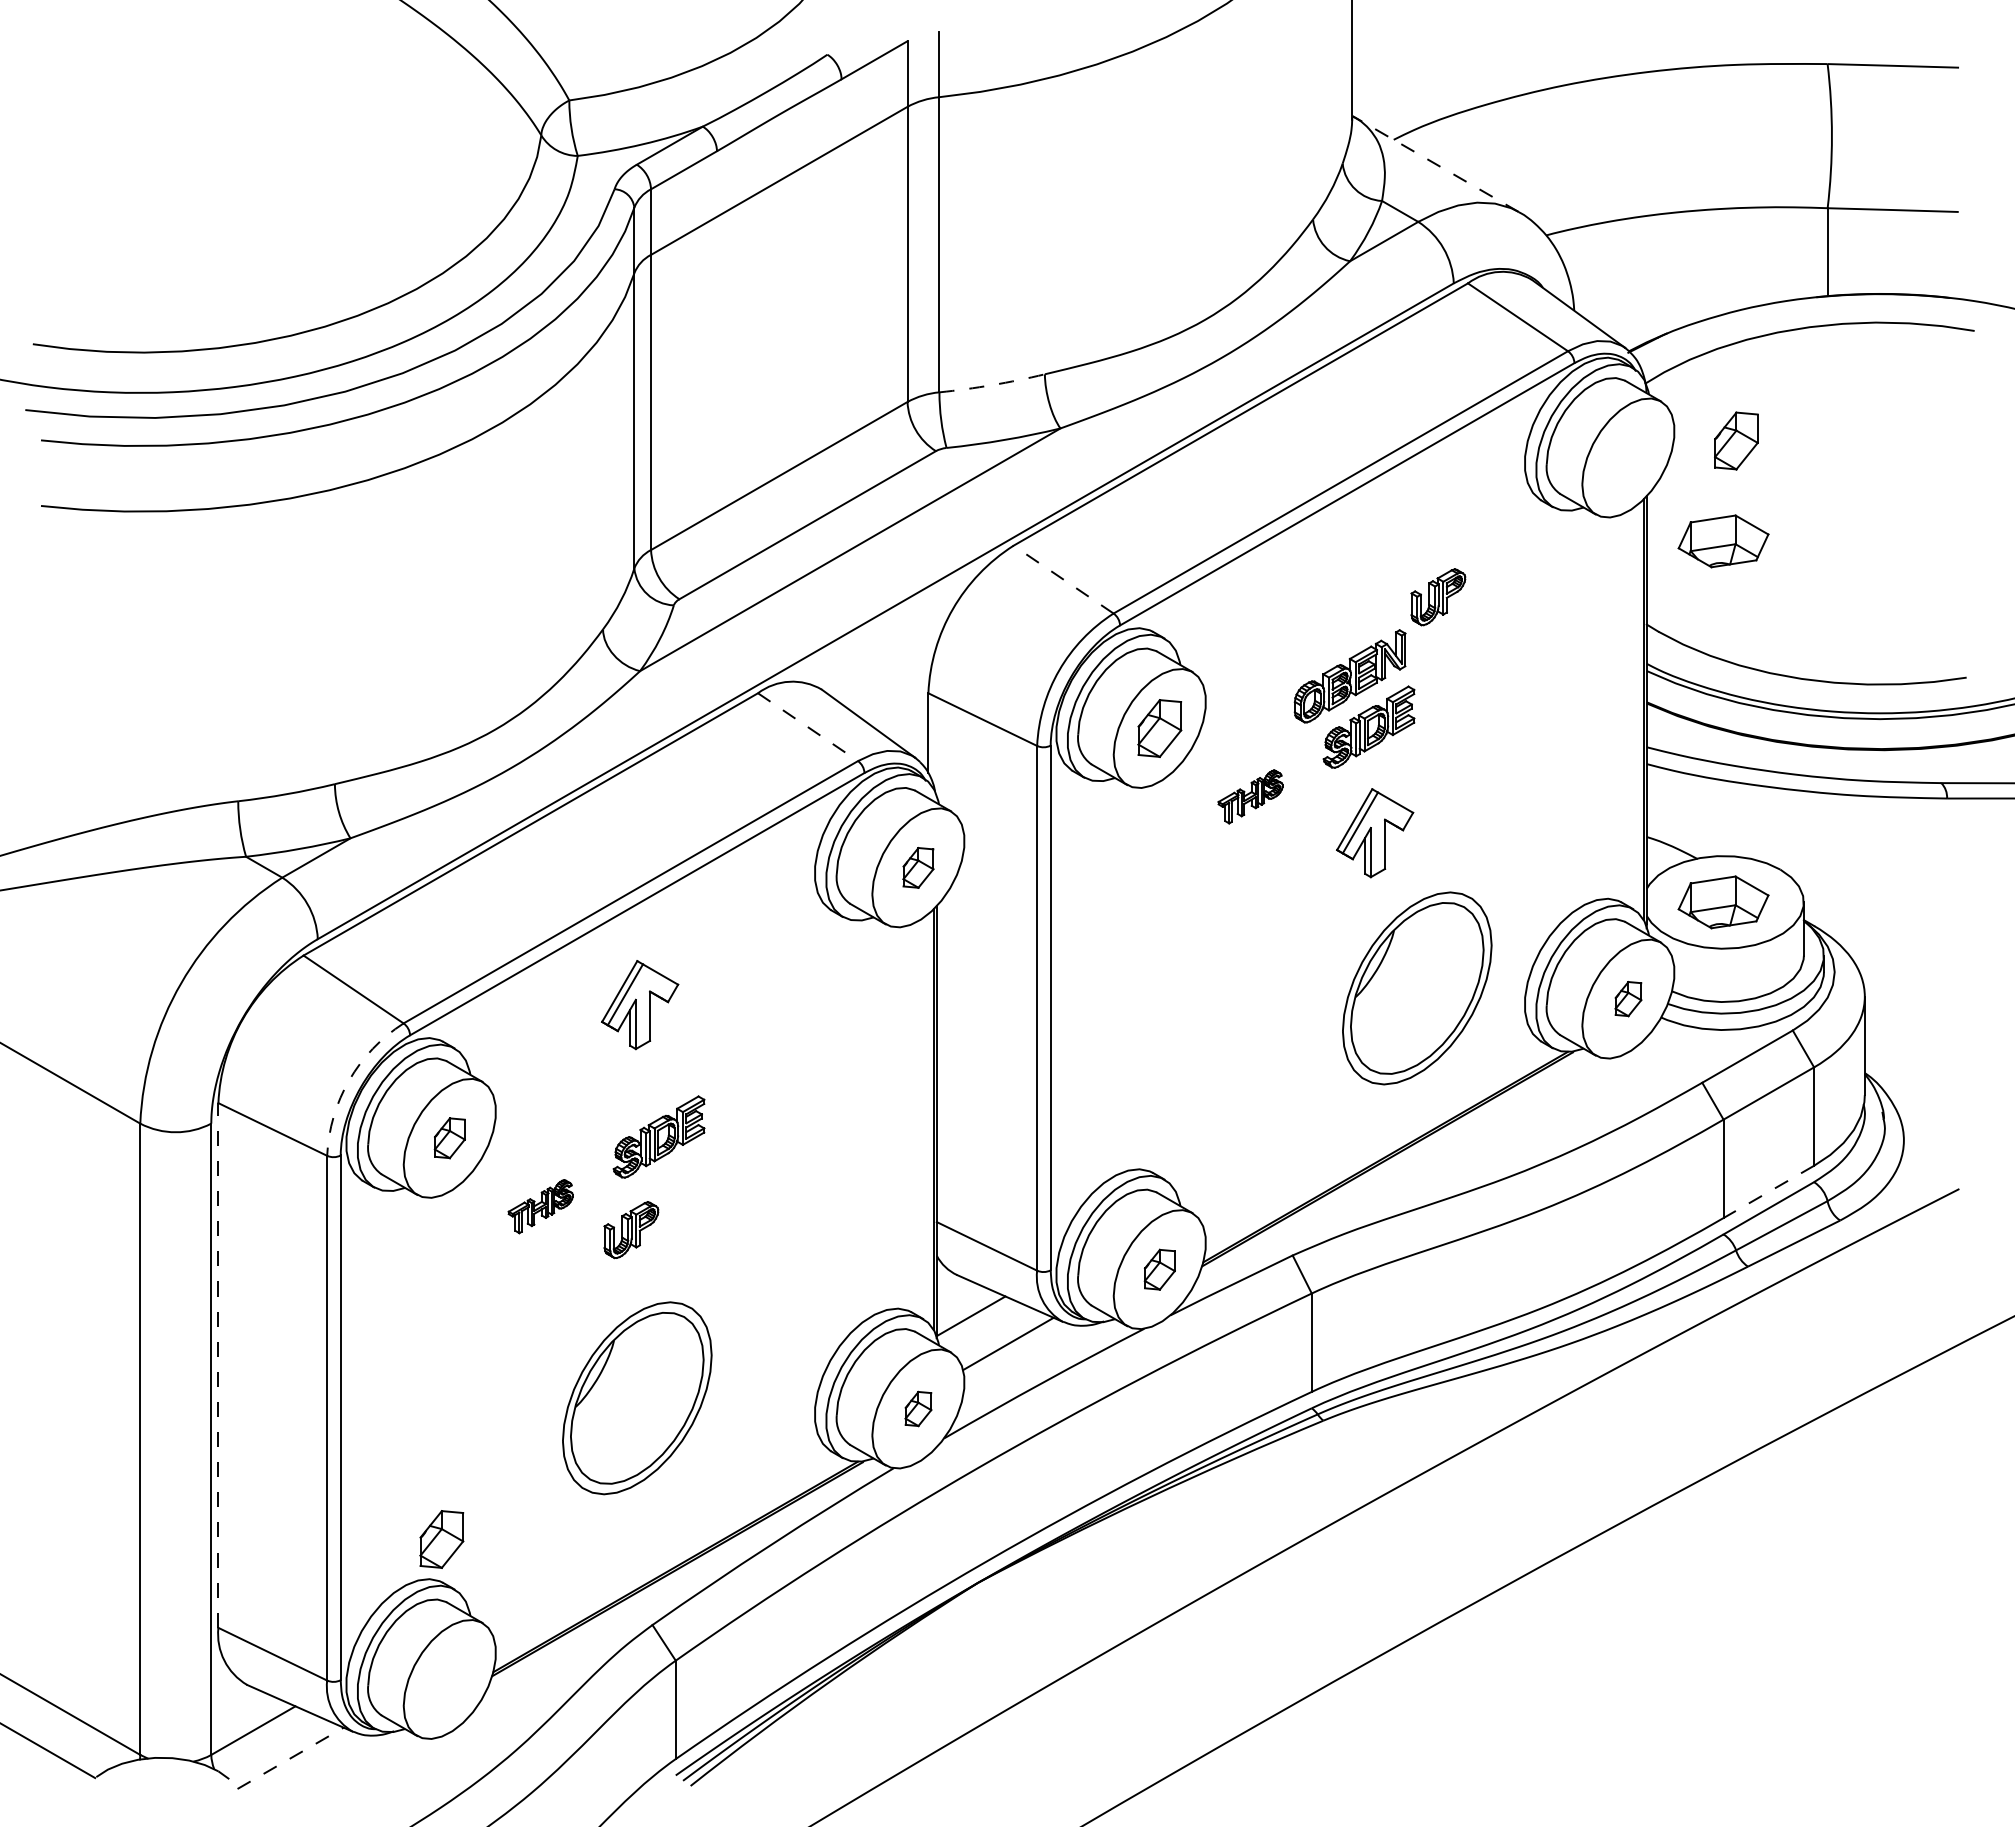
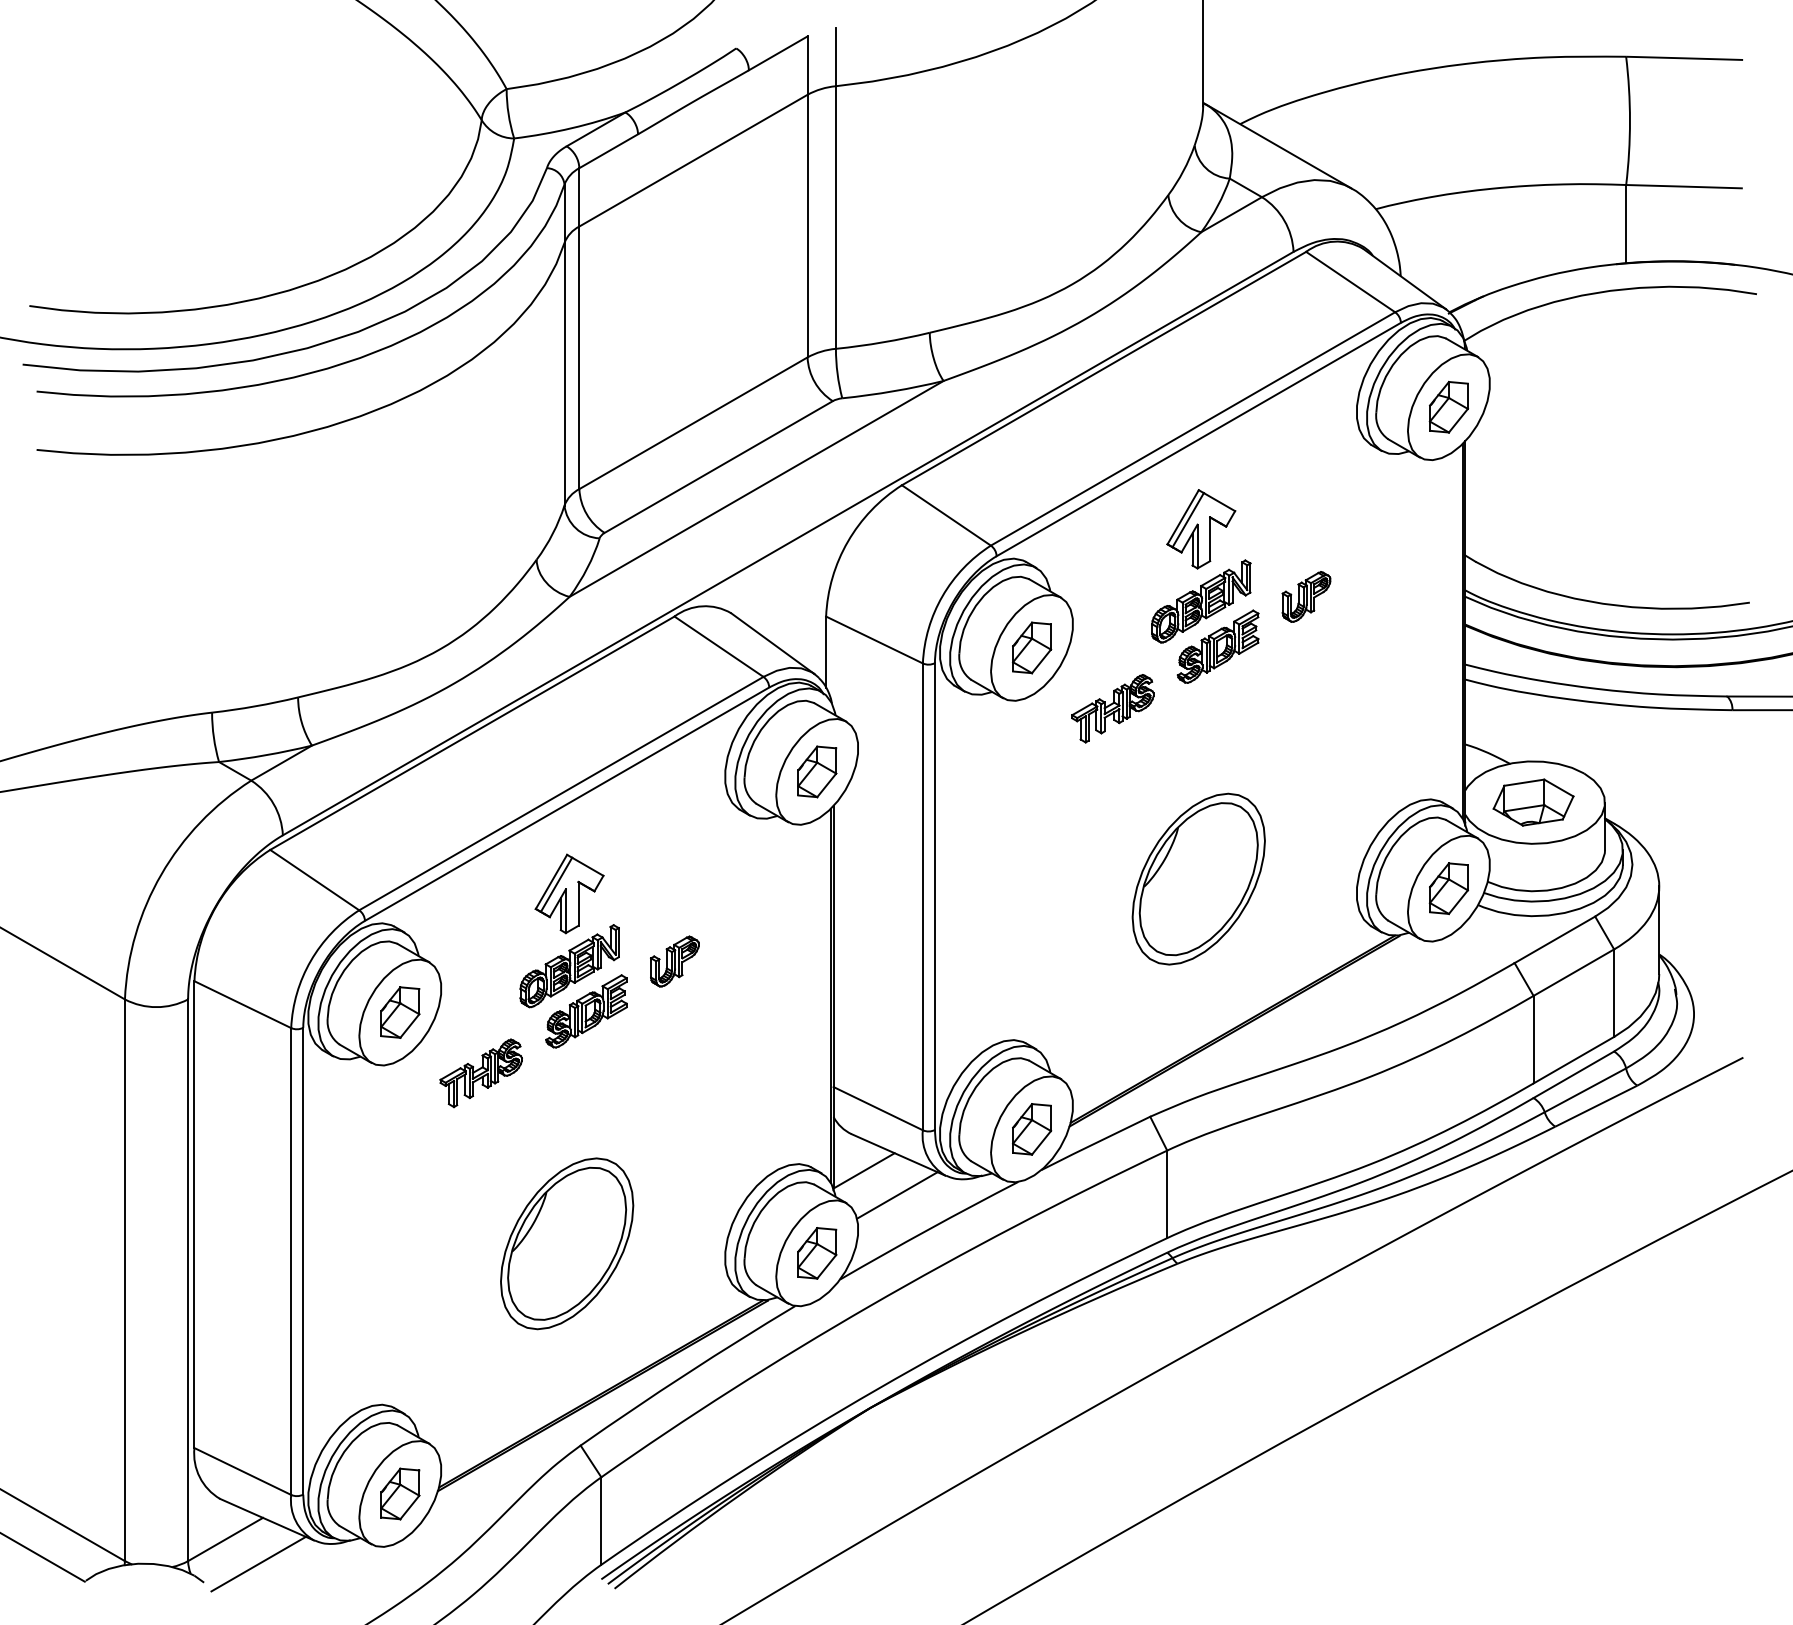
line: (1435, 164) -> (1277, 146), dashed -> solid
arc: (992, 385) -> (883, 342), dashed -> solid
part: (1736, 440) -> (1449, 406), moved
part: (1723, 541) -> (1533, 481), removed
line: (1063, 579) -> (946, 515), dashed -> solid
part: (1438, 597) -> (1306, 597), moved
line: (808, 727) -> (719, 647), dashed -> solid
part: (1250, 796) -> (1112, 708), size x1.43
part: (1375, 833) -> (1201, 529), moved
part: (918, 867) -> (817, 771), size x1.43
part: (1417, 988) -> (1198, 879), moved
part: (1628, 998) -> (1449, 888), size x1.67
arc: (349, 1080) -> (311, 961), dashed -> solid
part: (639, 1086) -> (569, 966), added
part: (449, 1137) -> (400, 1011), size x1.43
line: (1768, 1192) -> (1573, 1060), dashed -> solid
part: (540, 1206) -> (481, 1073), size x1.43
part: (631, 1230) -> (674, 961), moved
part: (1159, 1269) -> (1031, 1129), size x1.43
line: (218, 1364) -> (194, 1213), dashed -> solid
part: (918, 1408) -> (817, 1252), size x1.67
part: (441, 1539) -> (400, 1494), moved
line: (291, 1758) -> (259, 1564), dashed -> solid

